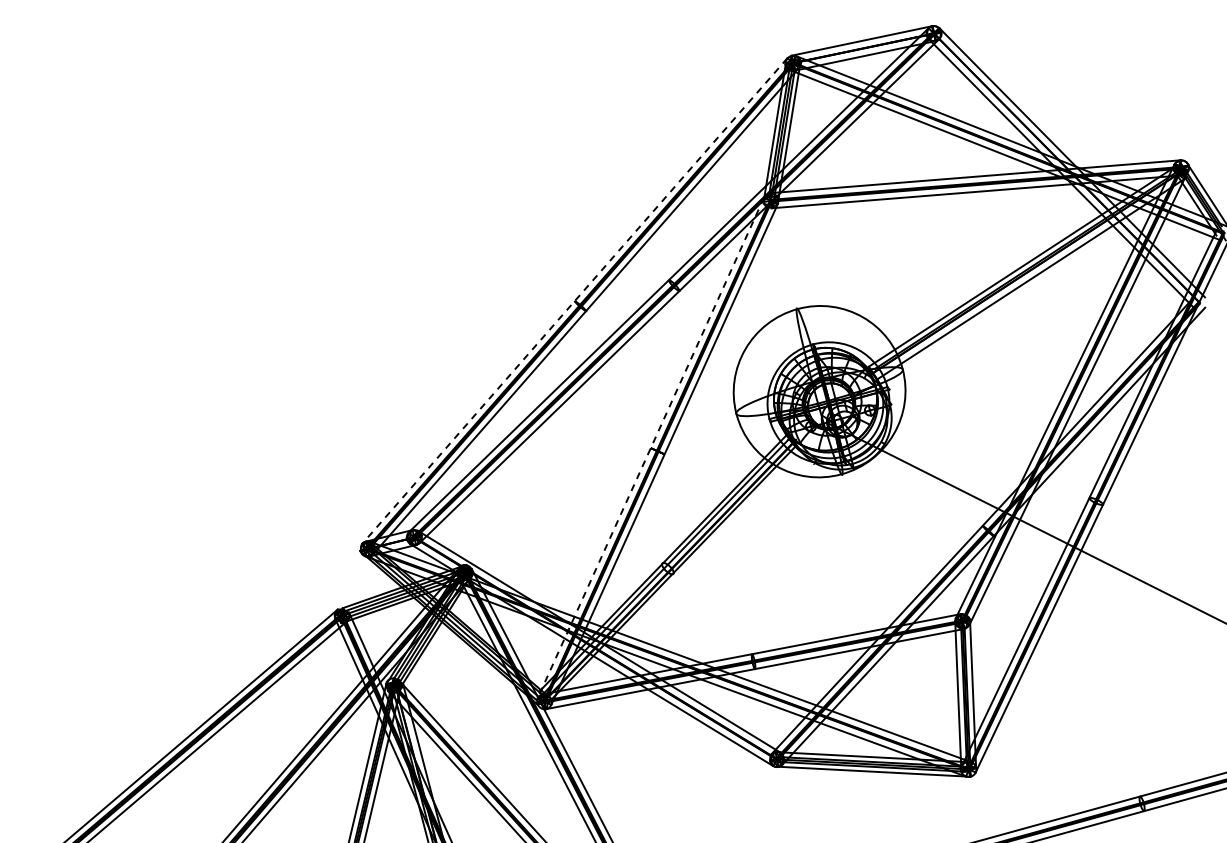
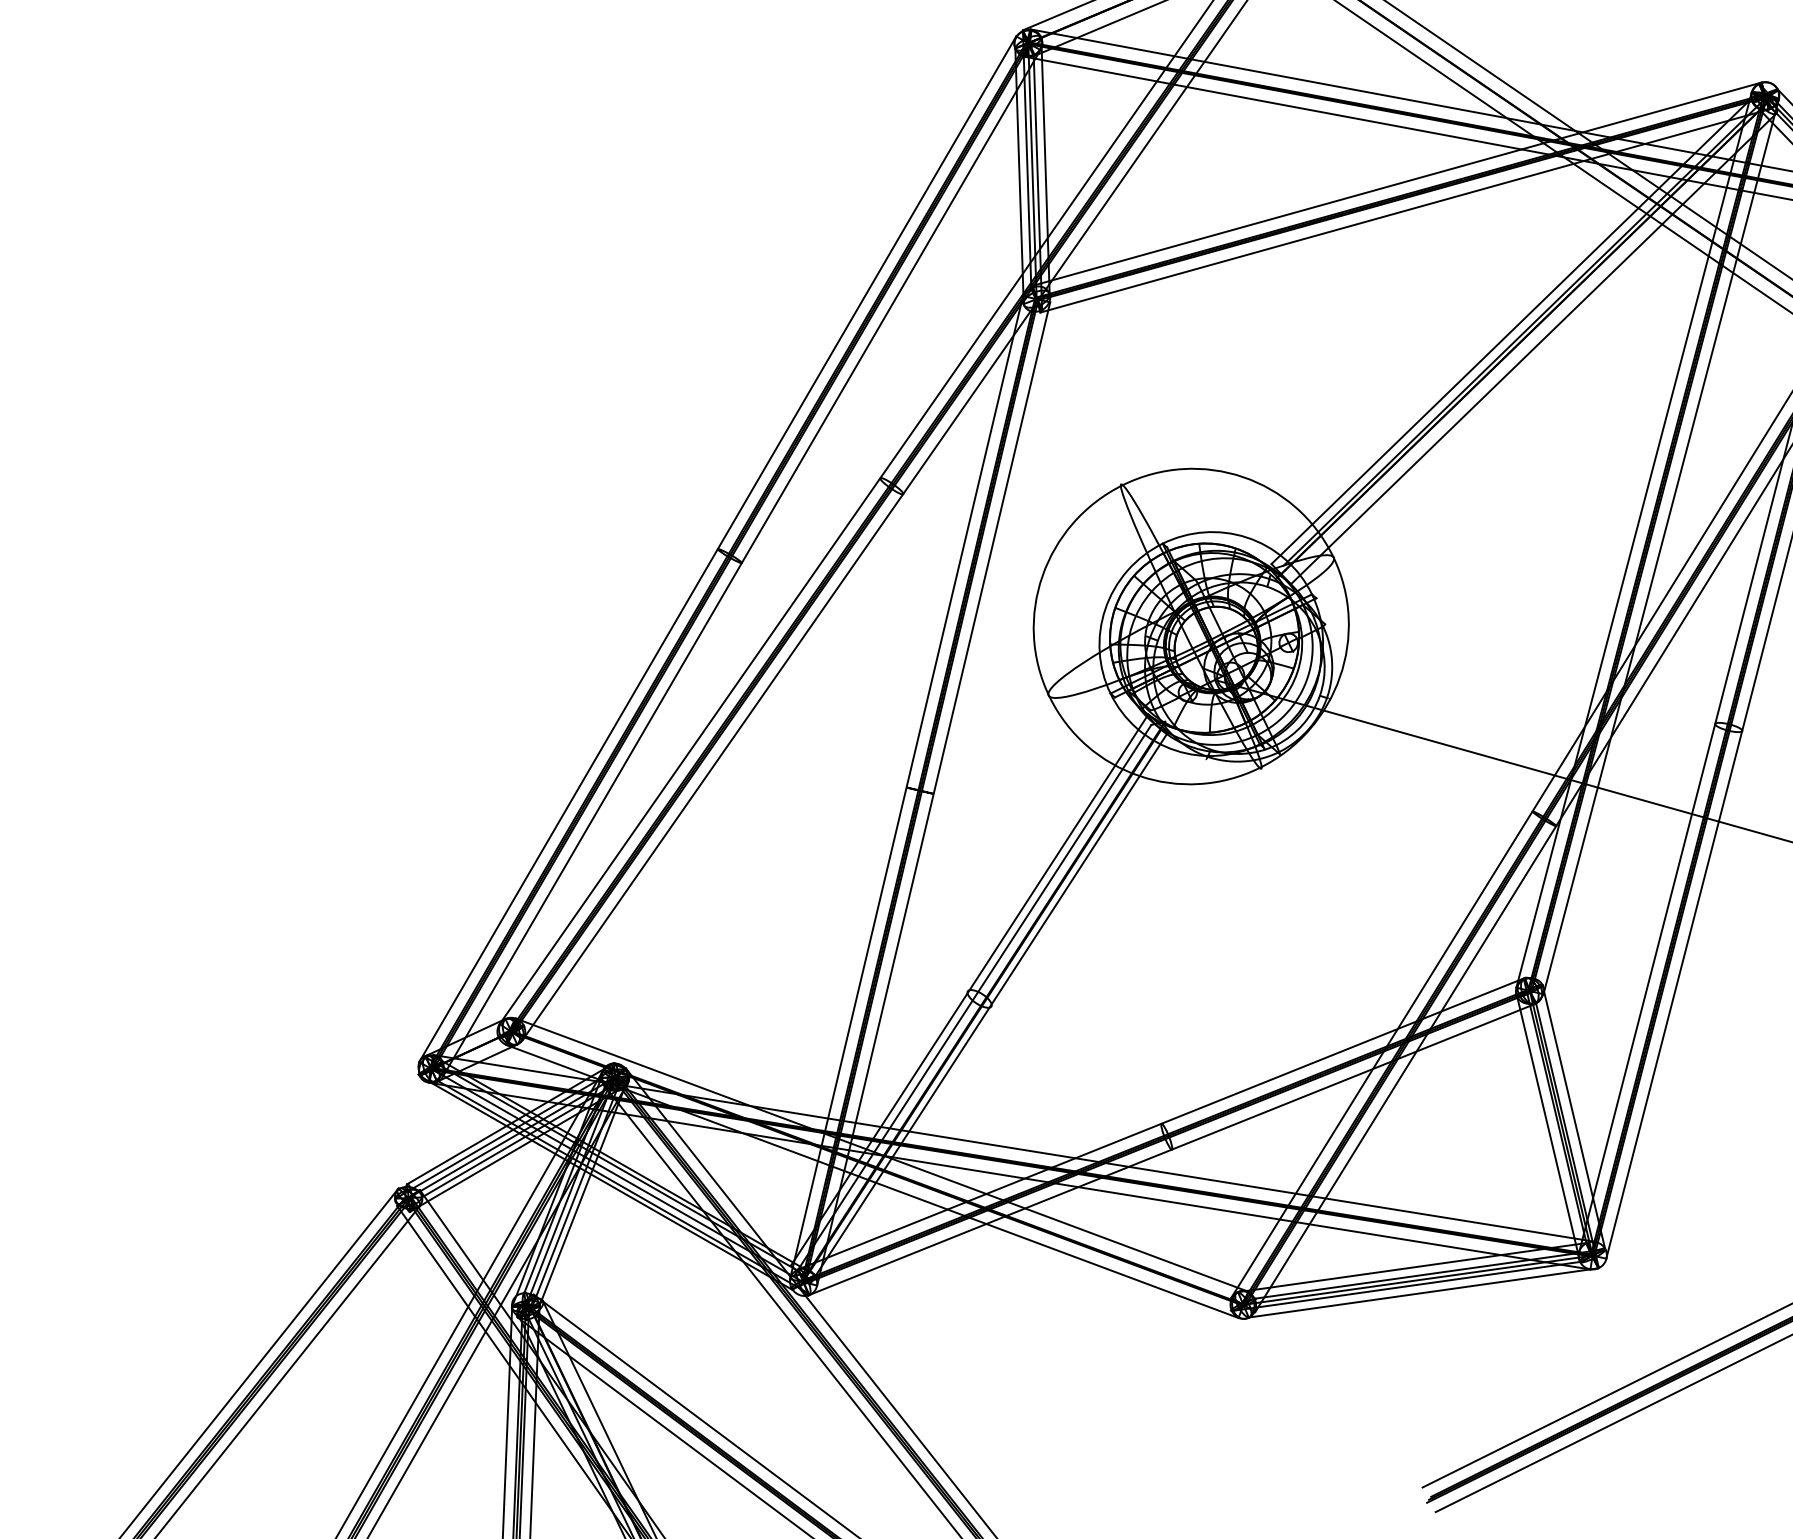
line: (574, 301) -> (717, 549), dashed -> solid
line: (650, 448) -> (906, 788), dashed -> solid

